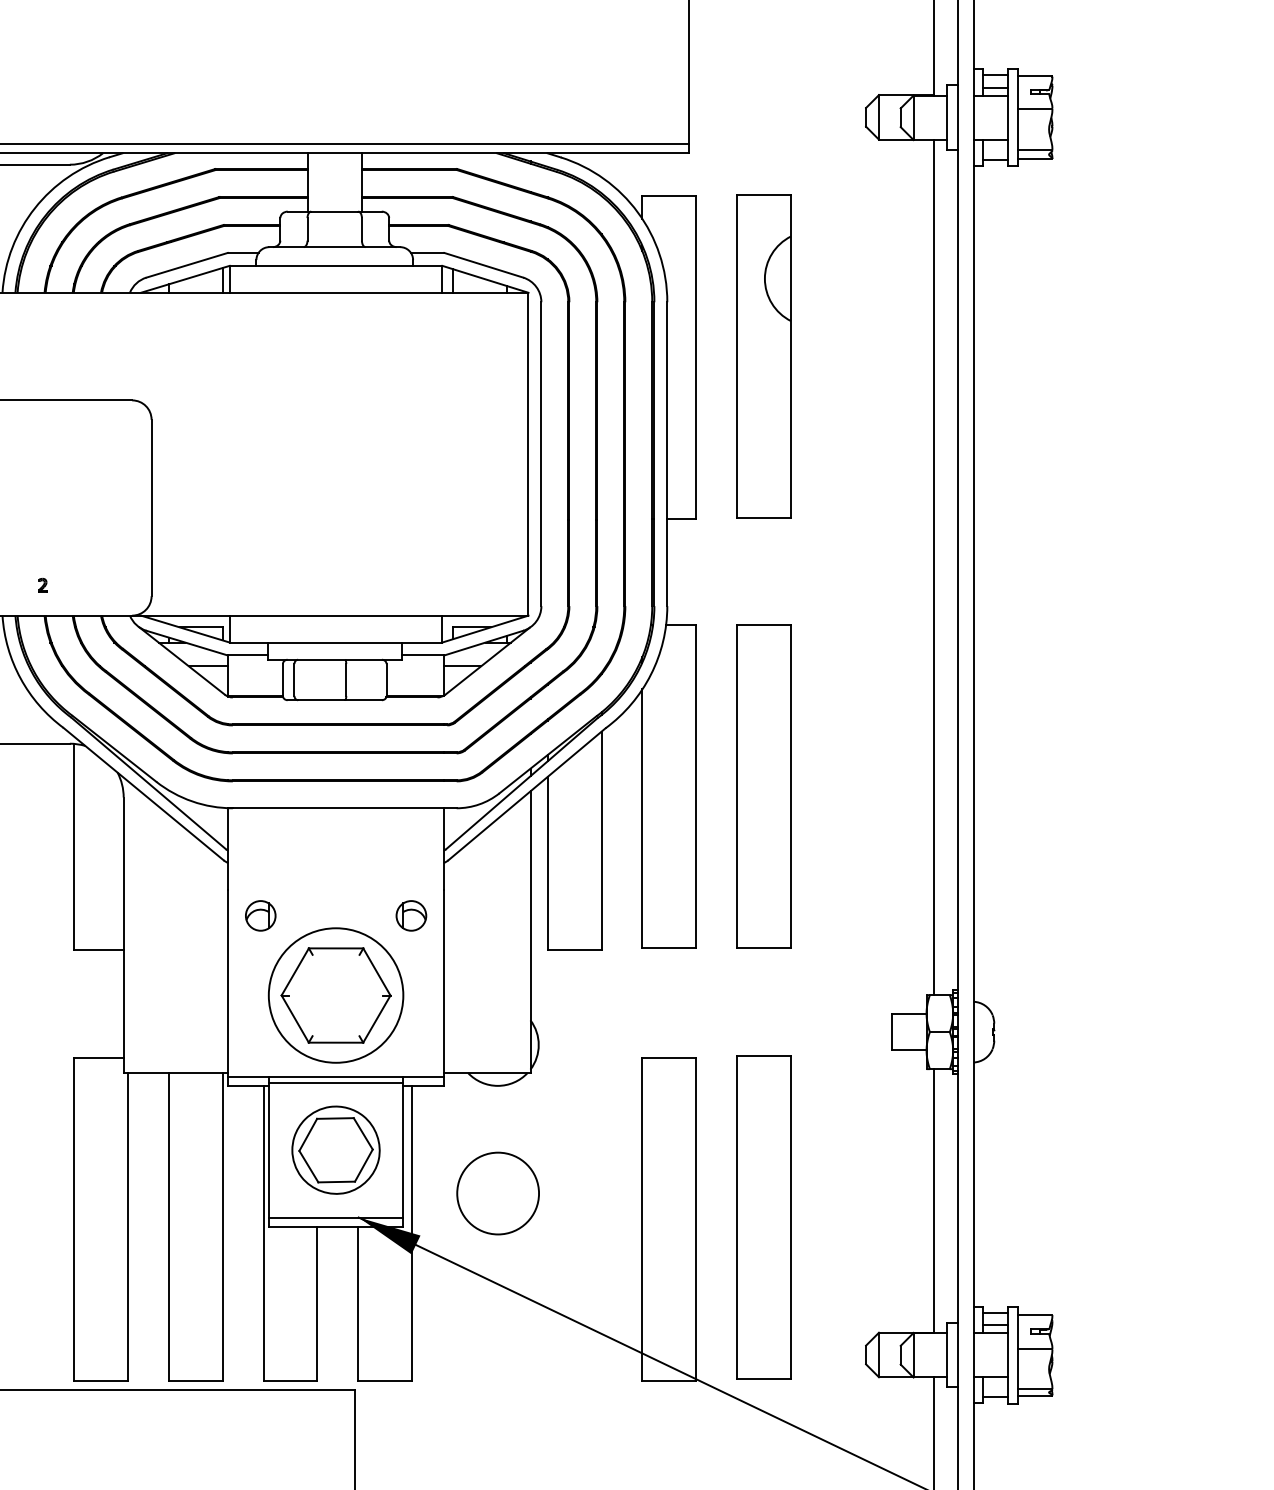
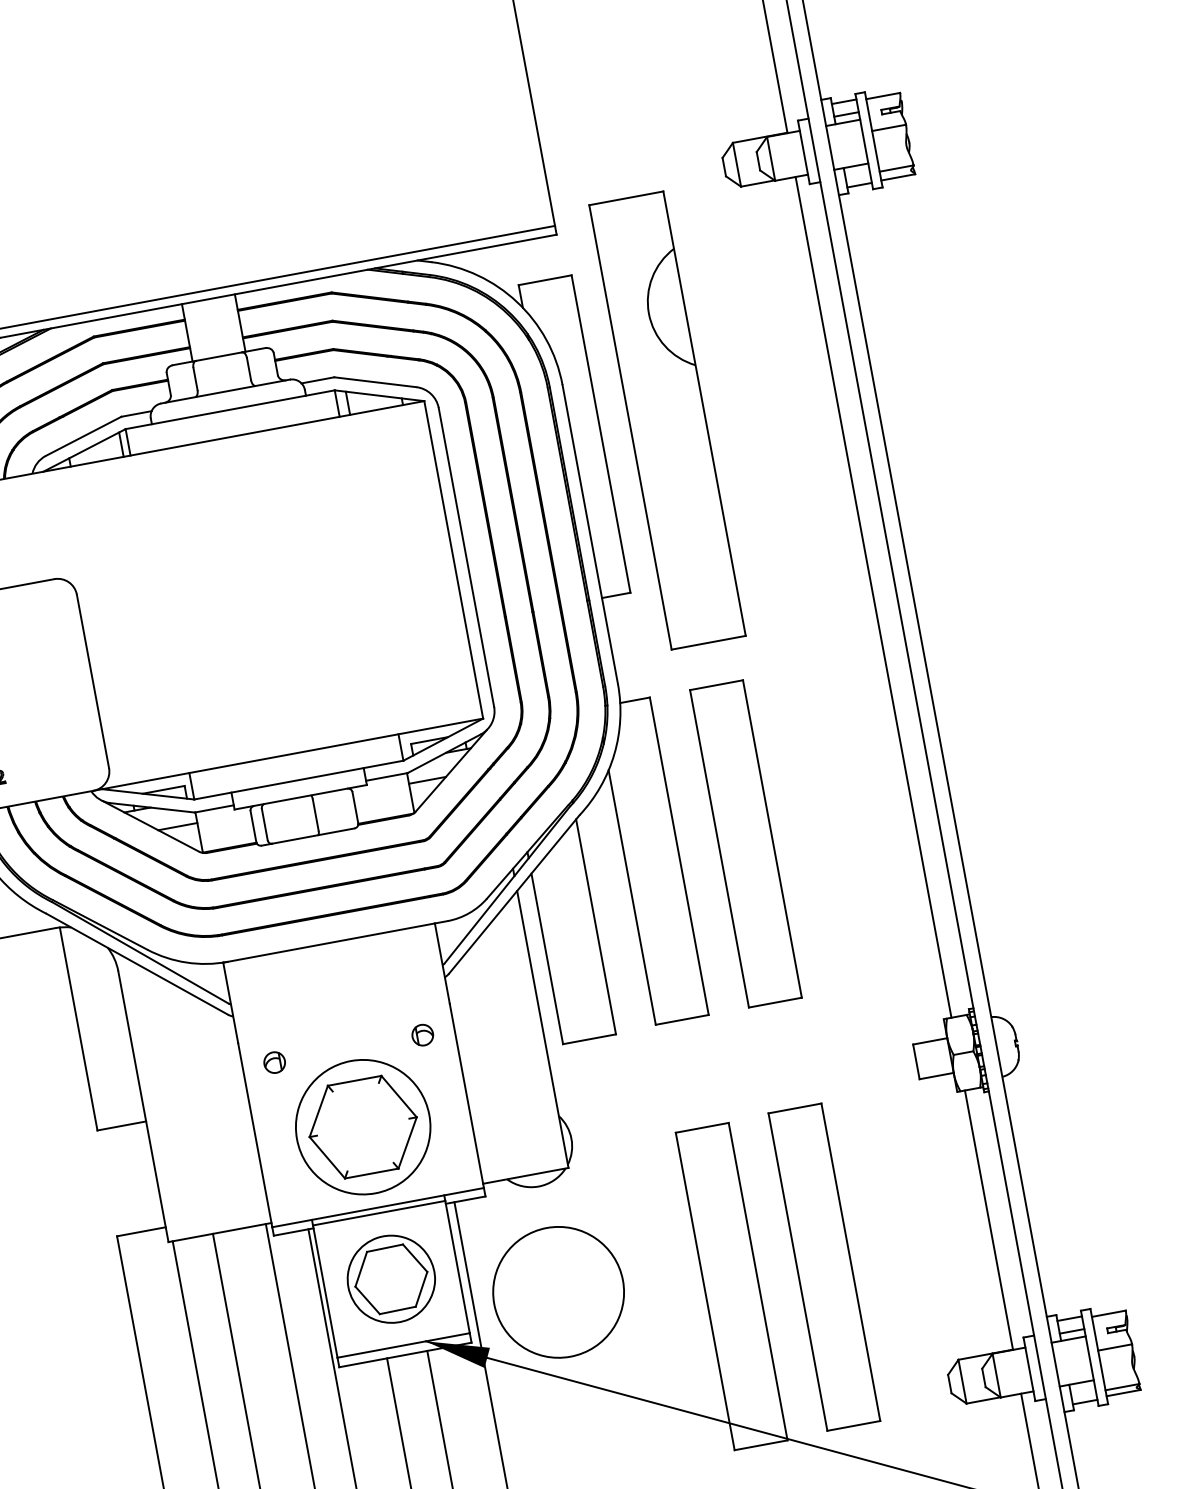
part: (763, 356) -> (667, 420), size x1.4
part: (260, 915) -> (274, 1062), size x0.7
part: (411, 915) -> (422, 1034), size x0.7
circle: (498, 1193) -> (558, 1292), size x1.6

